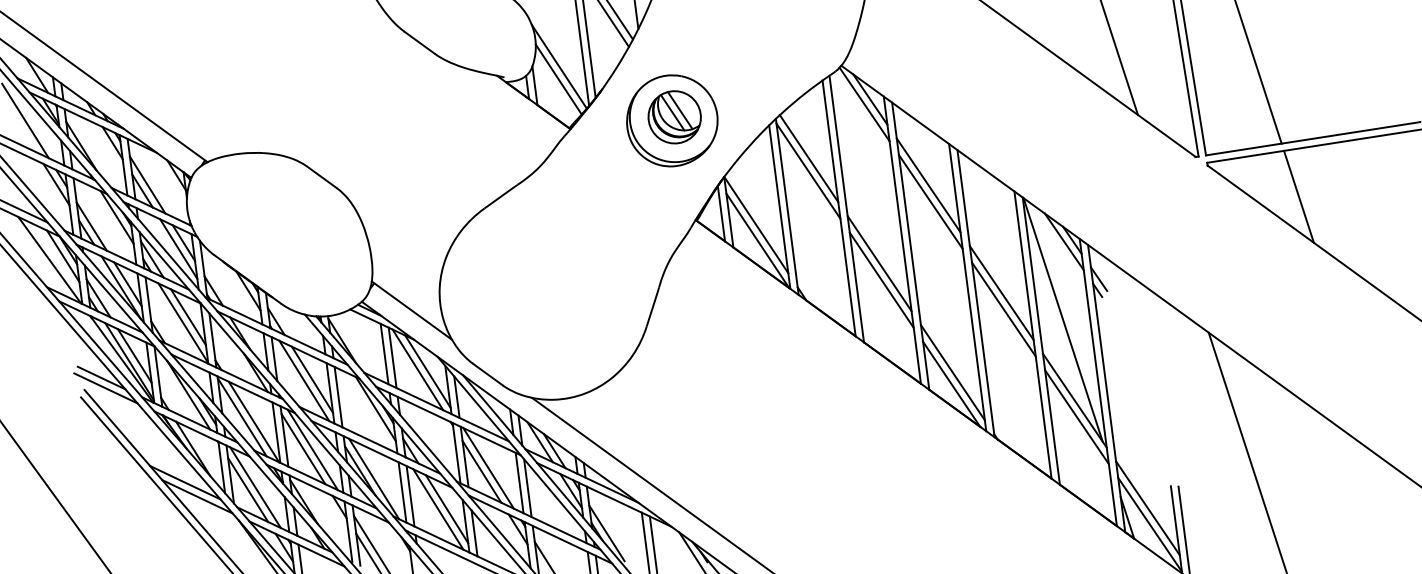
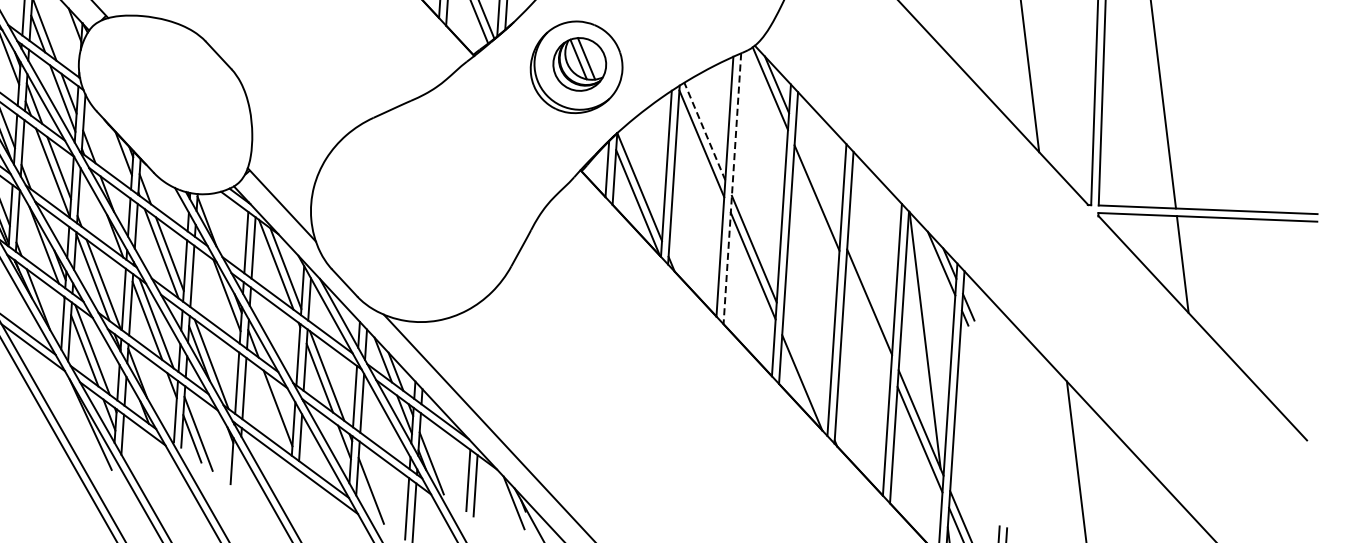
line: (808, 158) -> (704, 131), solid -> dashed
line: (928, 185) -> (817, 181), removed
line: (846, 209) -> (732, 189), solid -> dashed
line: (1003, 309) -> (868, 318), removed
line: (952, 372) -> (805, 371), removed
line: (438, 509) -> (269, 407), removed

